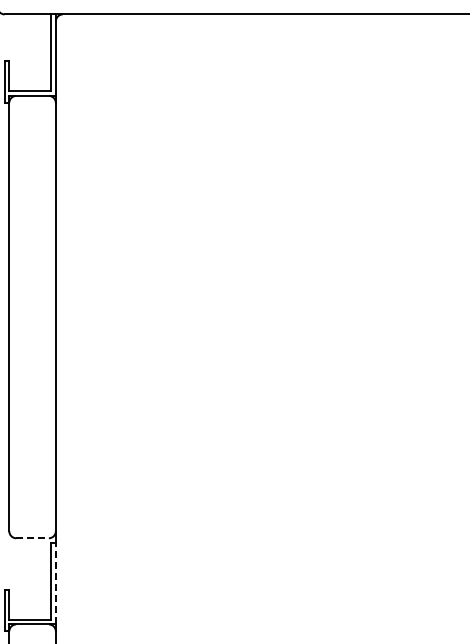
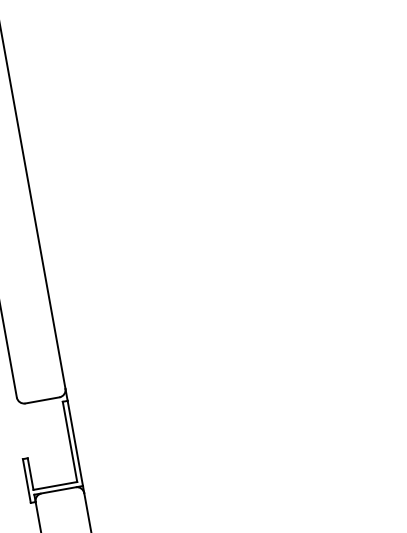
line: (33, 538) -> (43, 400), dashed -> solid
line: (55, 583) -> (74, 443), dashed -> solid

